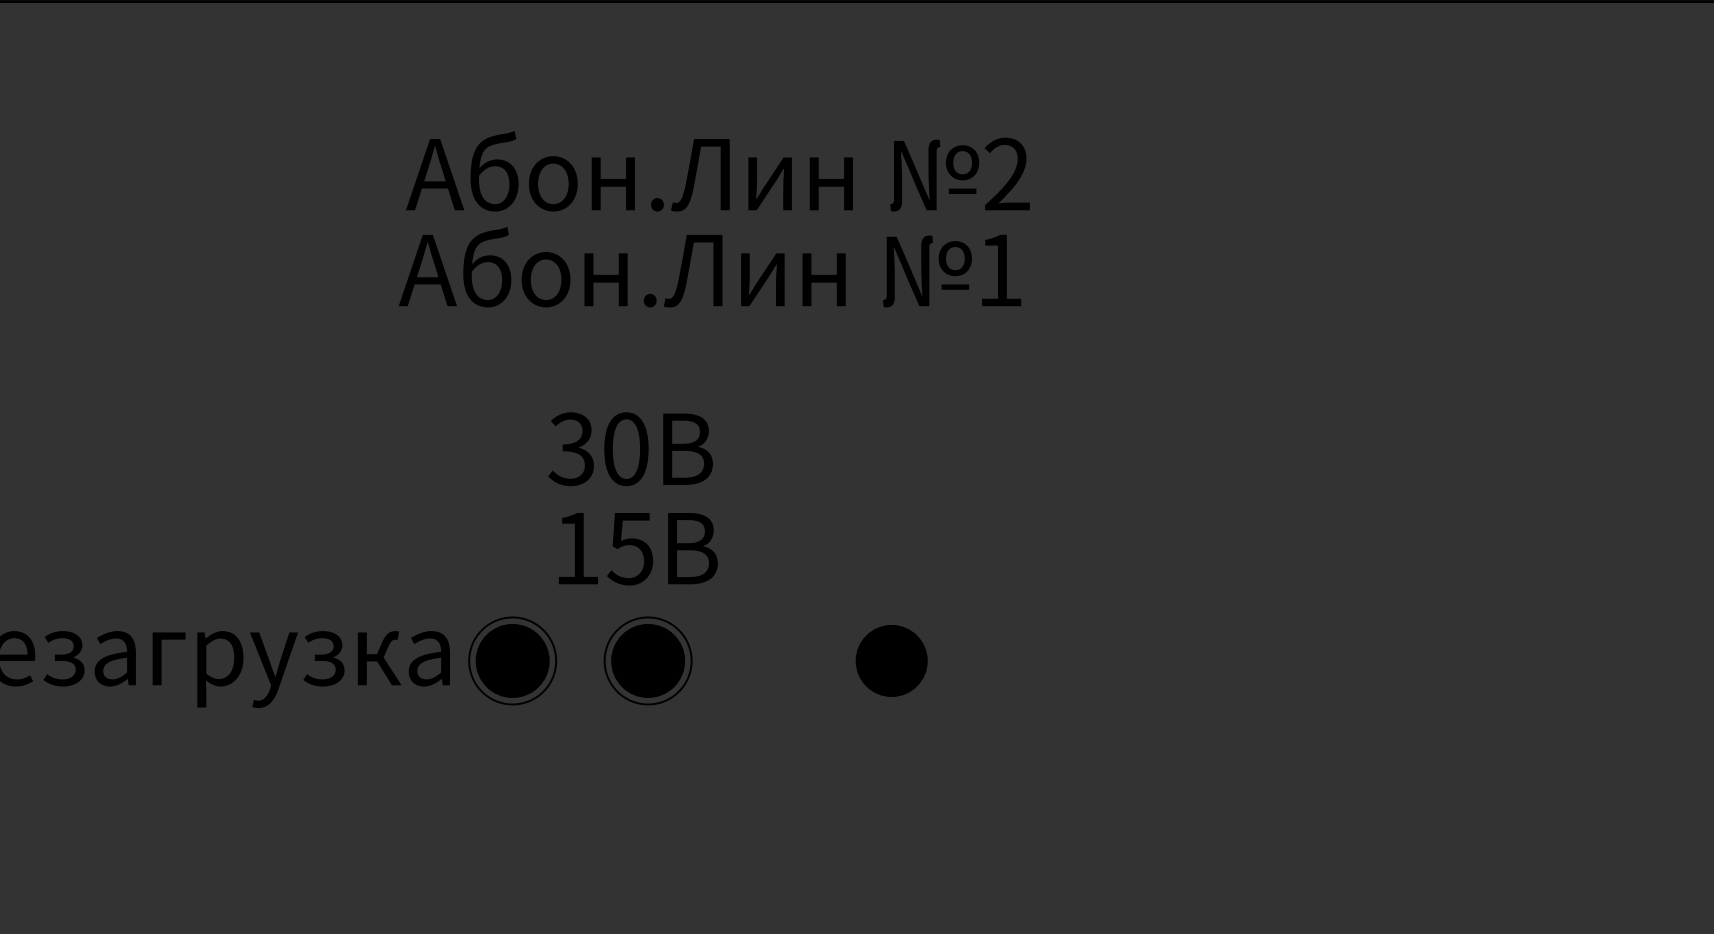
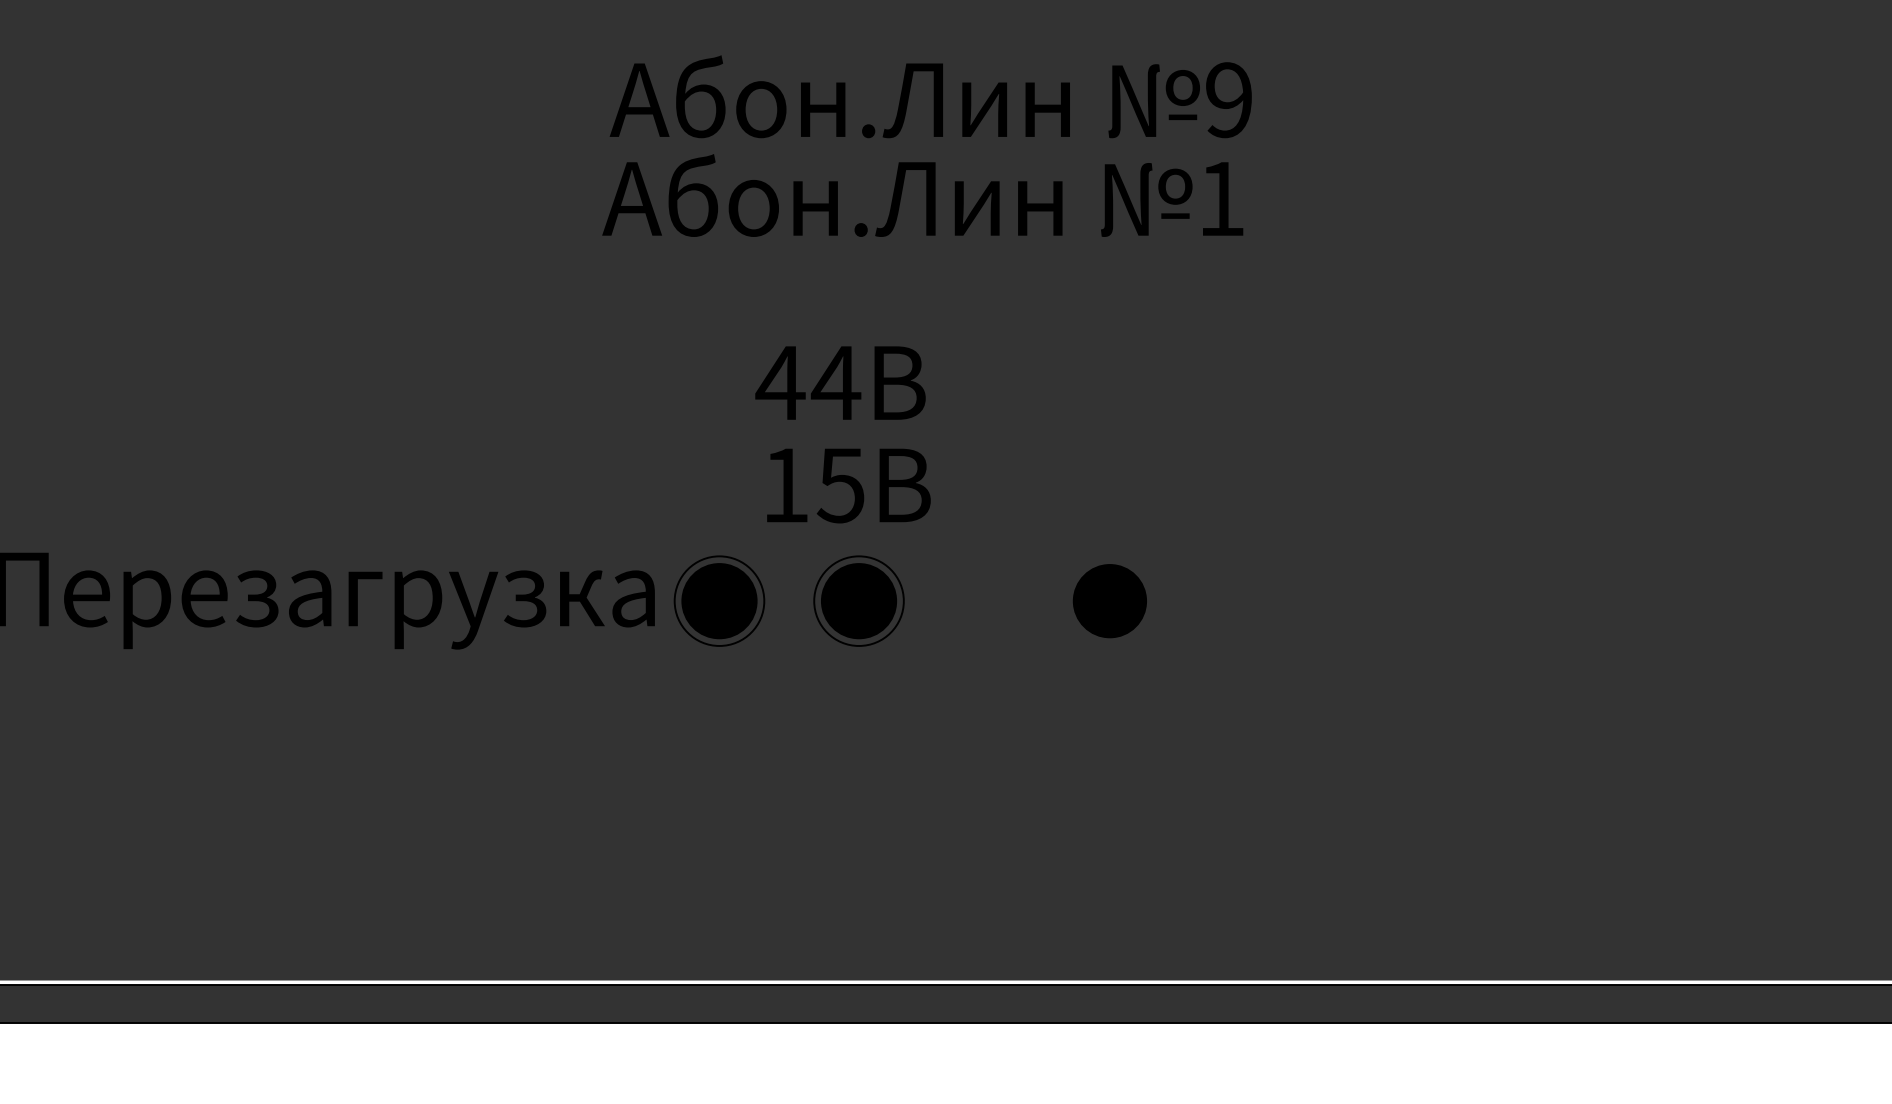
text: (1006, 174) -> (1228, 100), 2 -> 9
text: (598, 448) -> (807, 382), 30 -> 44

